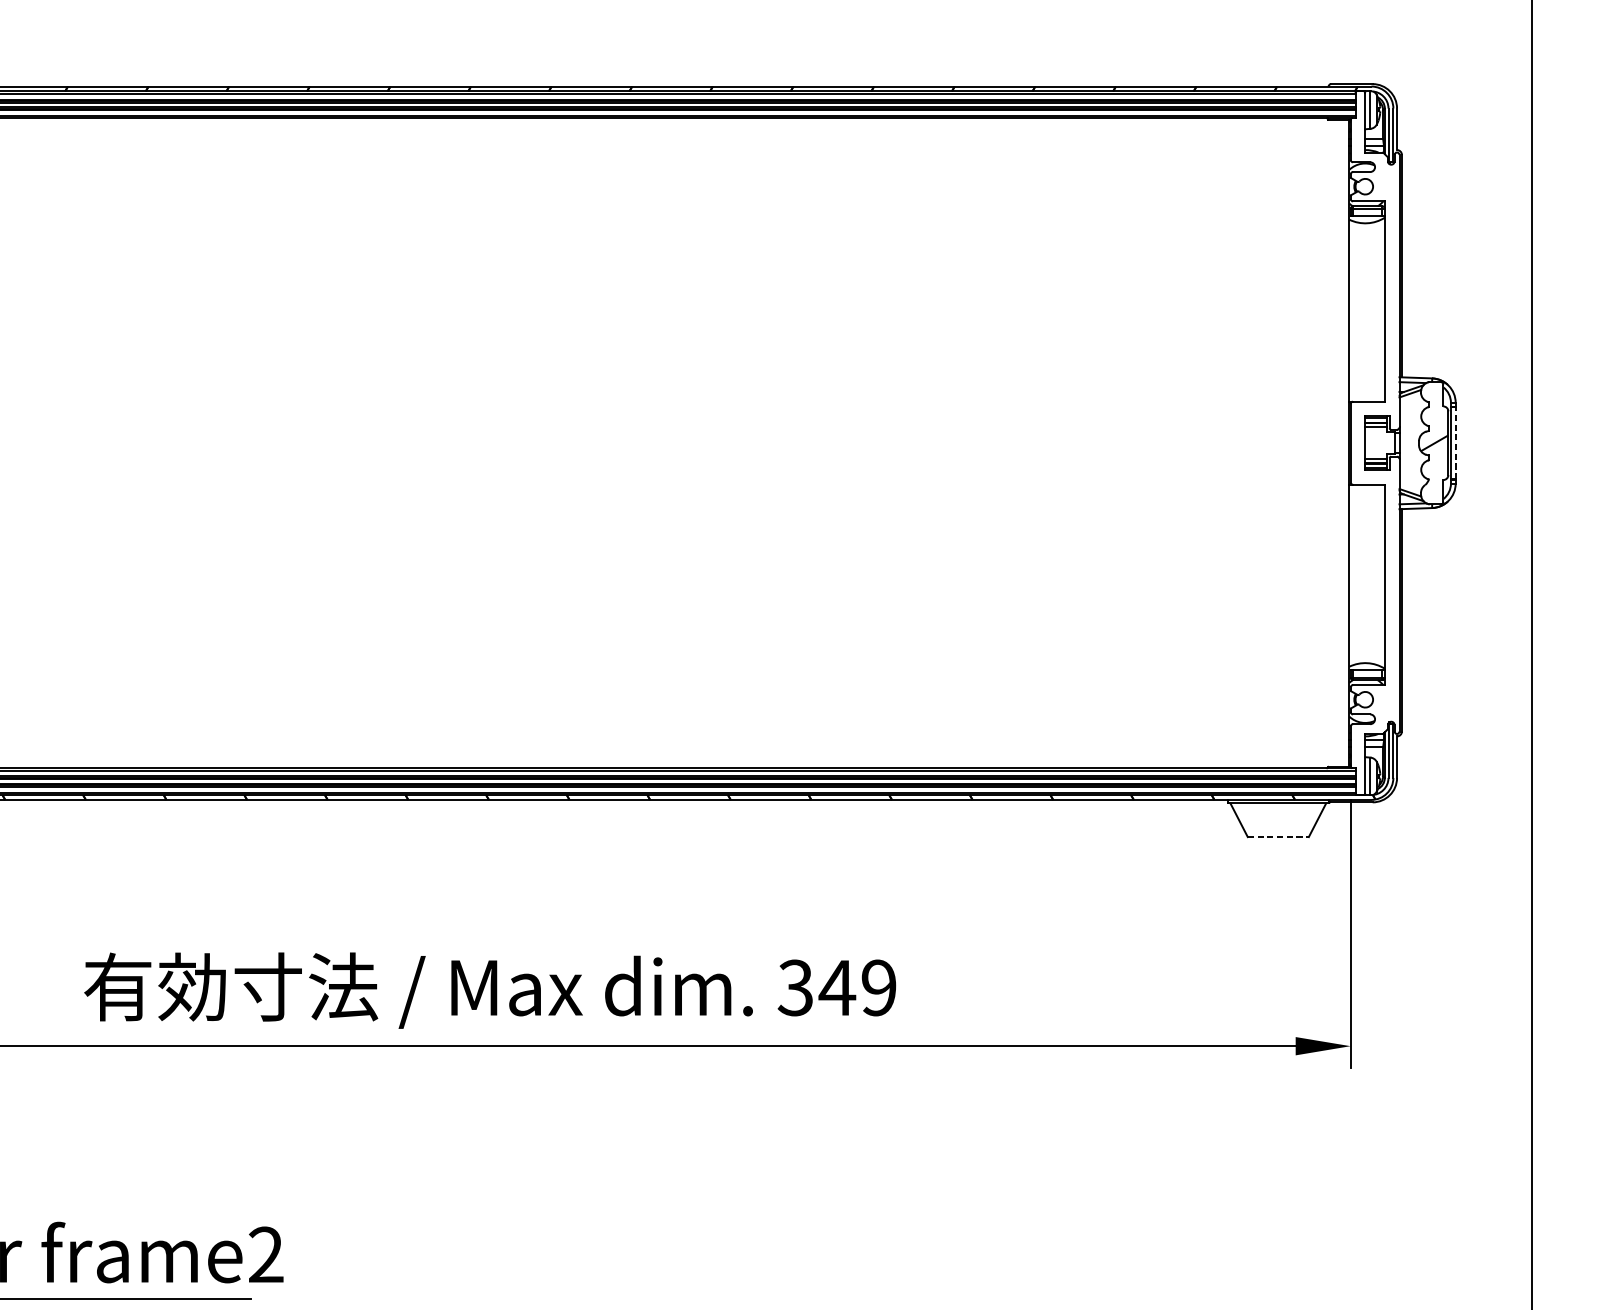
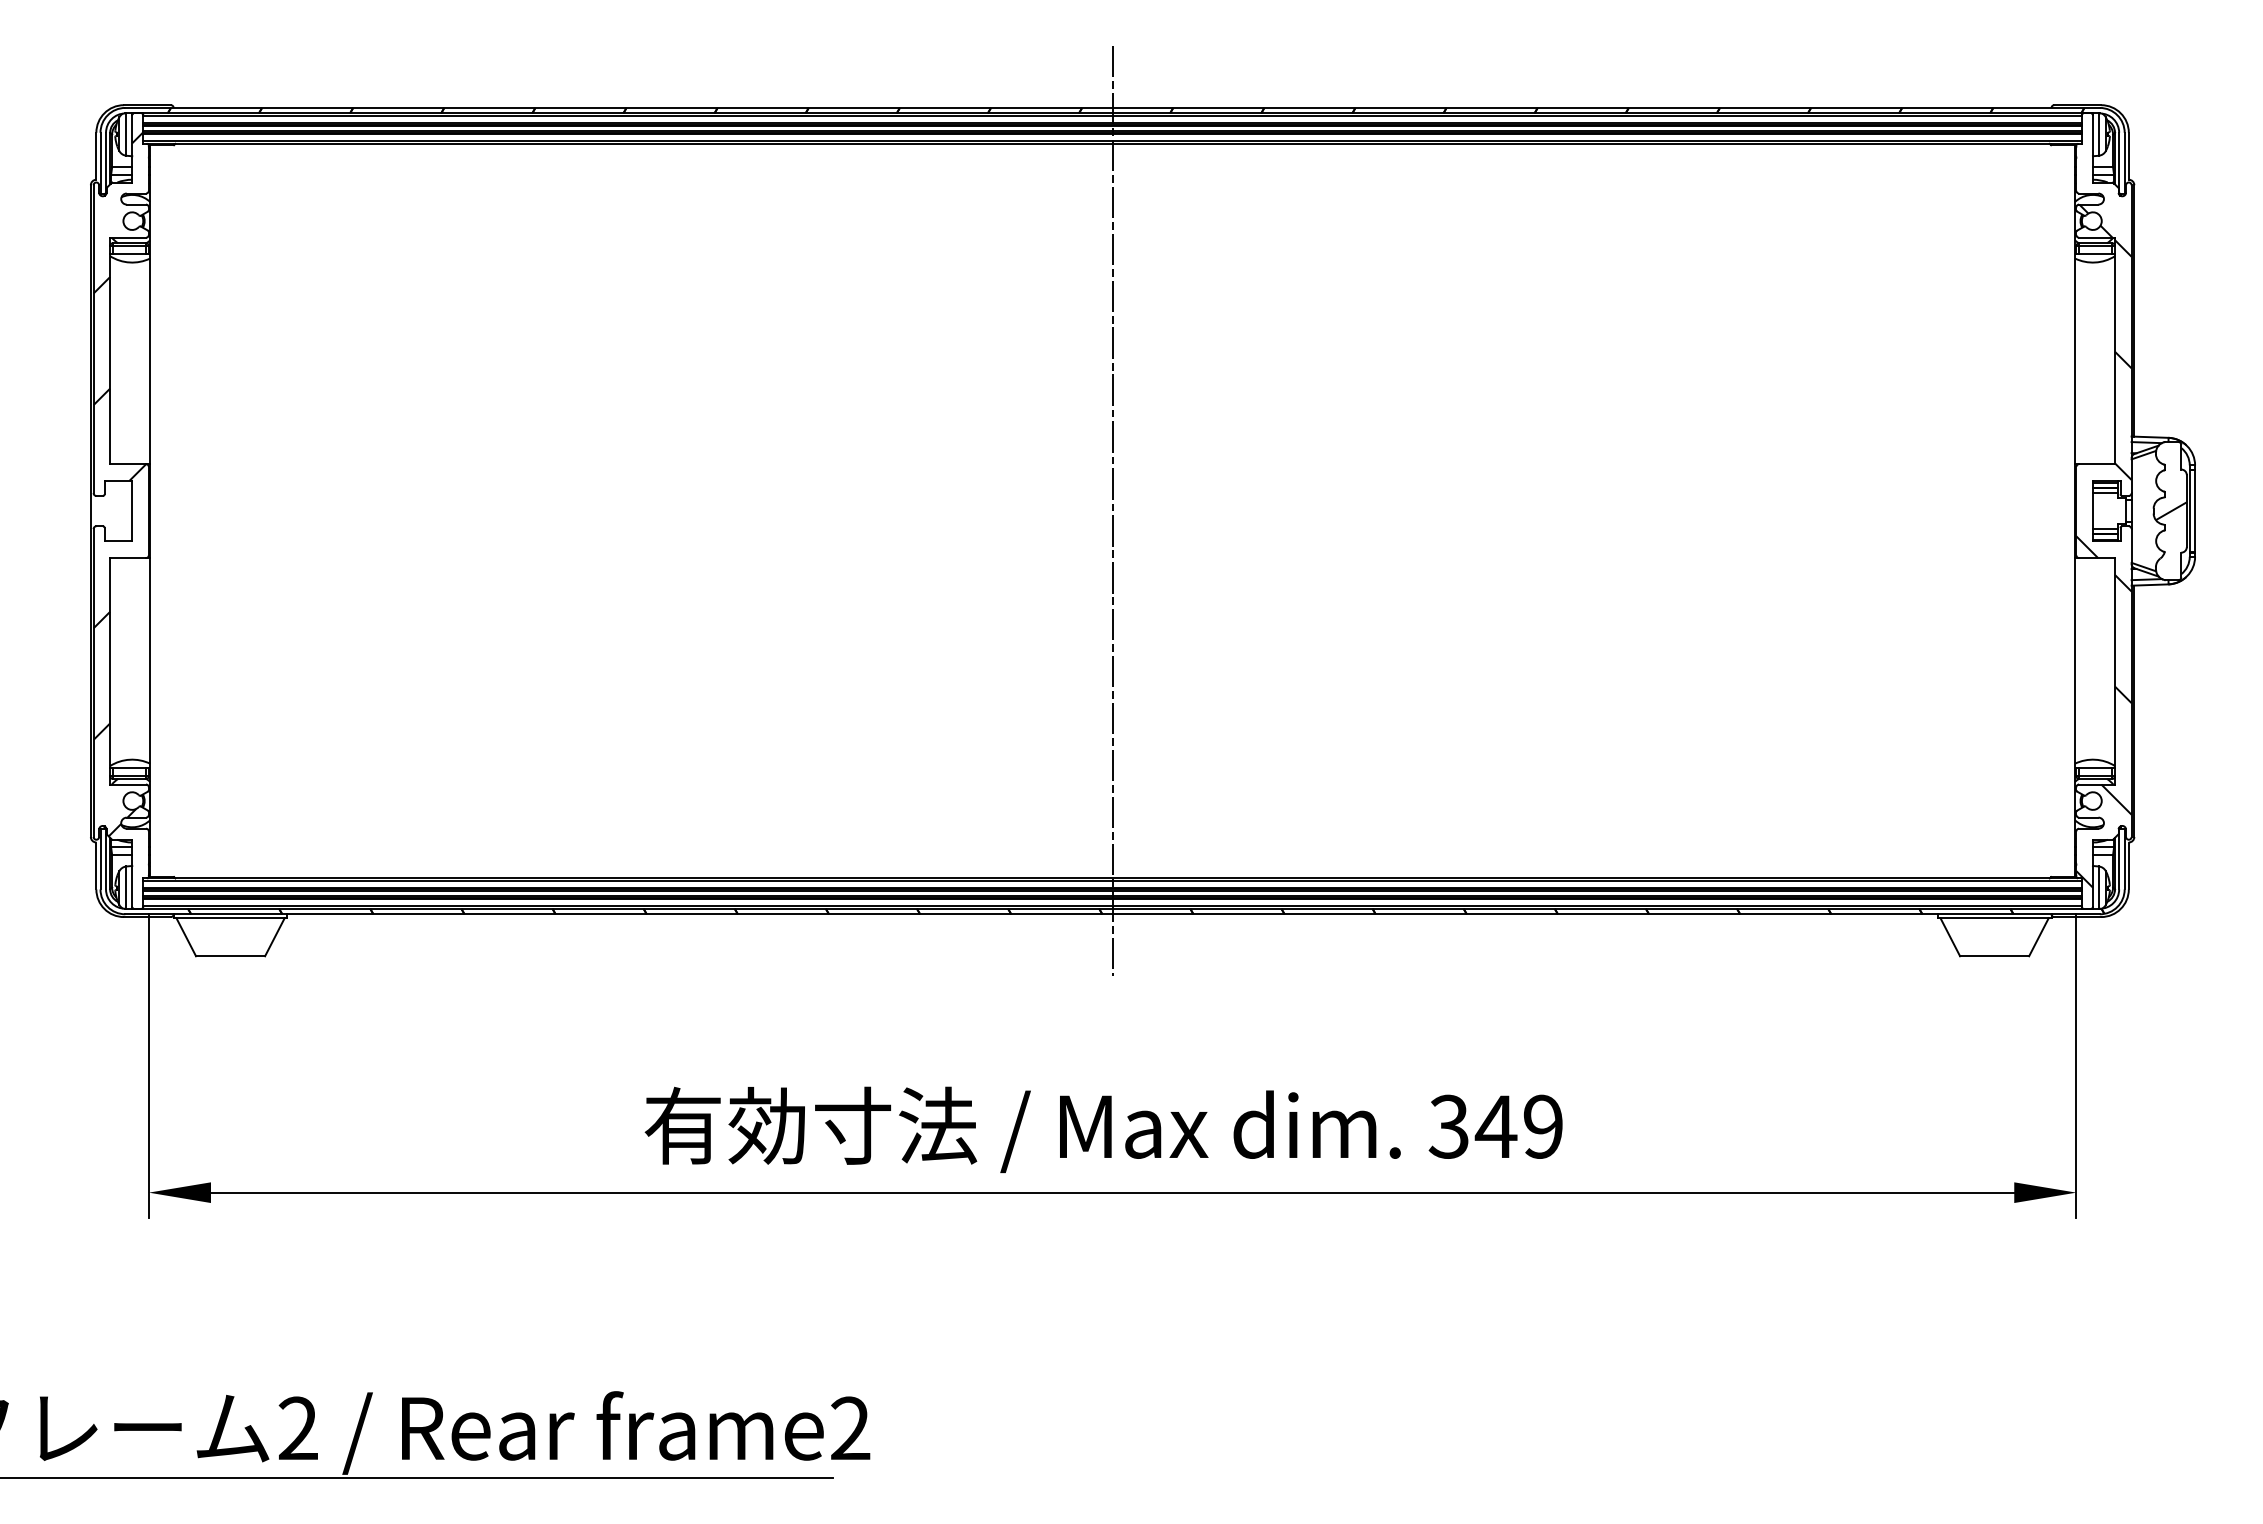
line: (497, 442) -> (1112, 510), added
line: (1456, 443) -> (2195, 511), dashed -> solid
hatch: (1374, 473) -> (2103, 545), added
line: (1278, 837) -> (1994, 956), dashed -> solid

